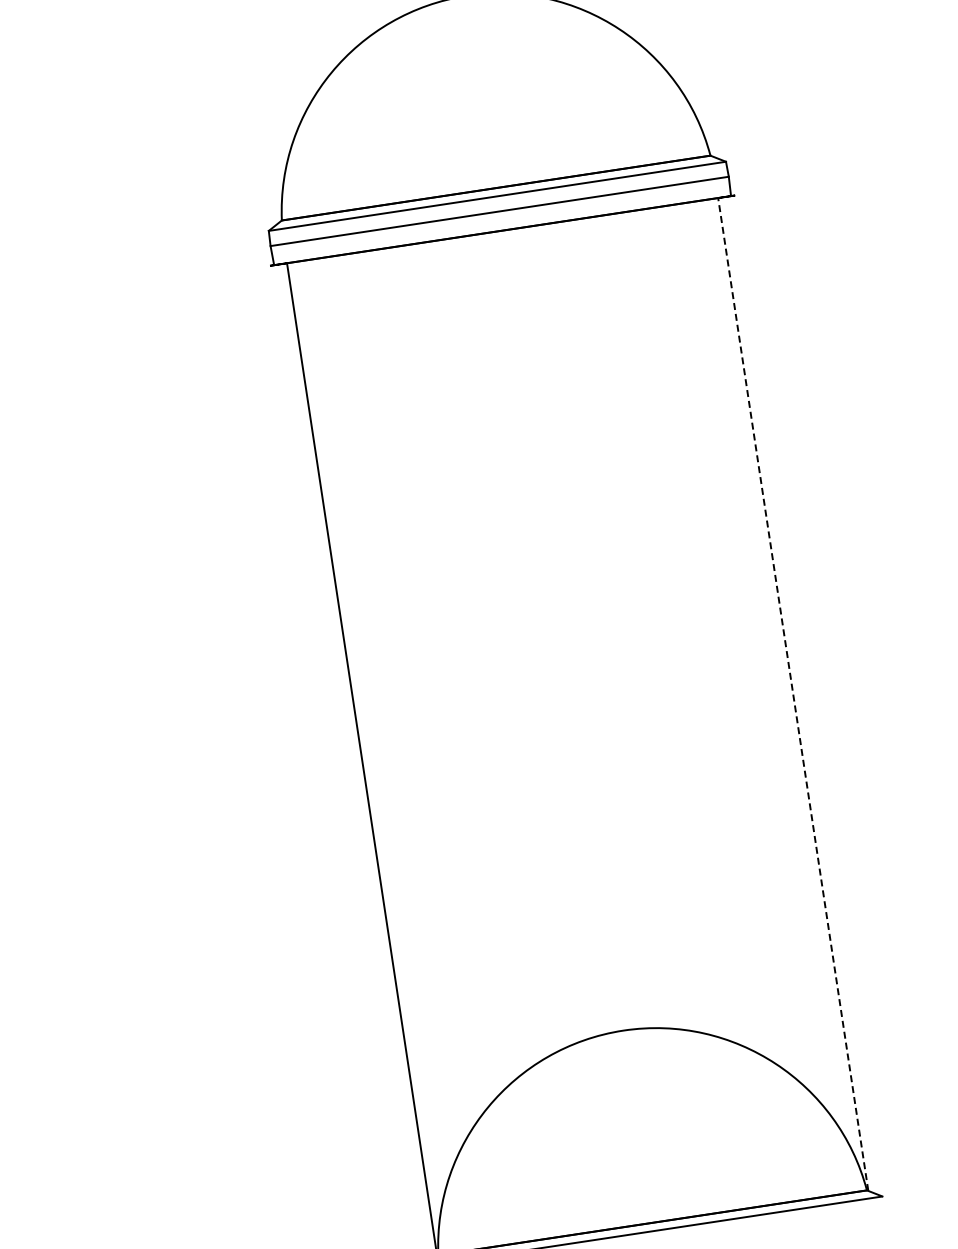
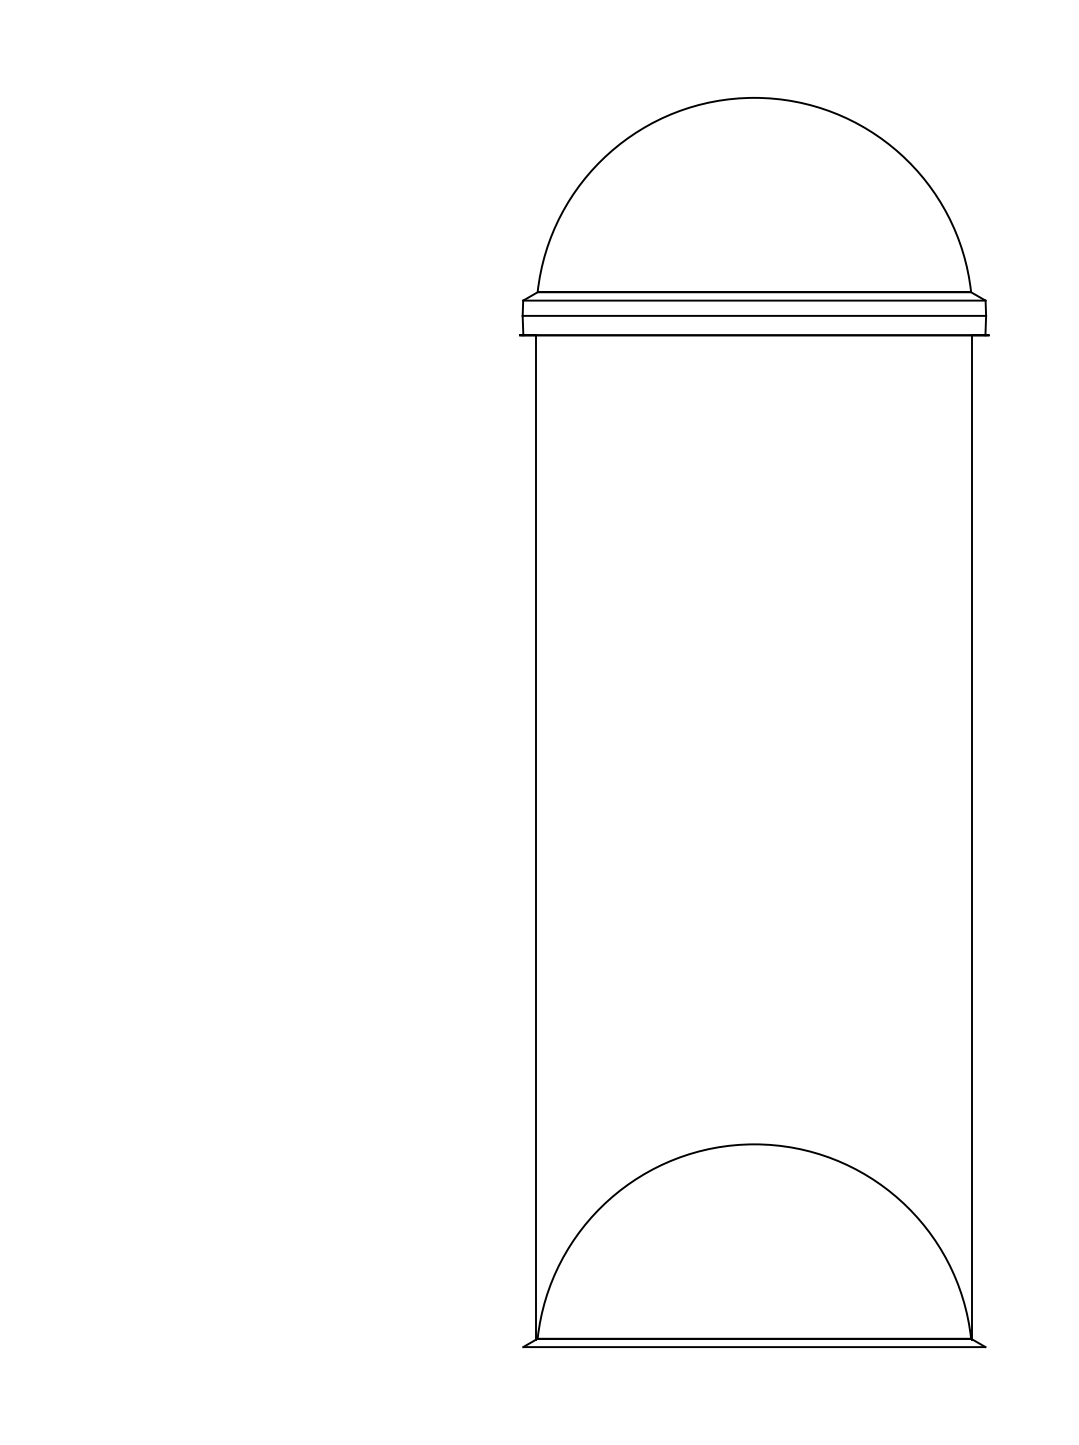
line: (793, 693) -> (972, 836), dashed -> solid

